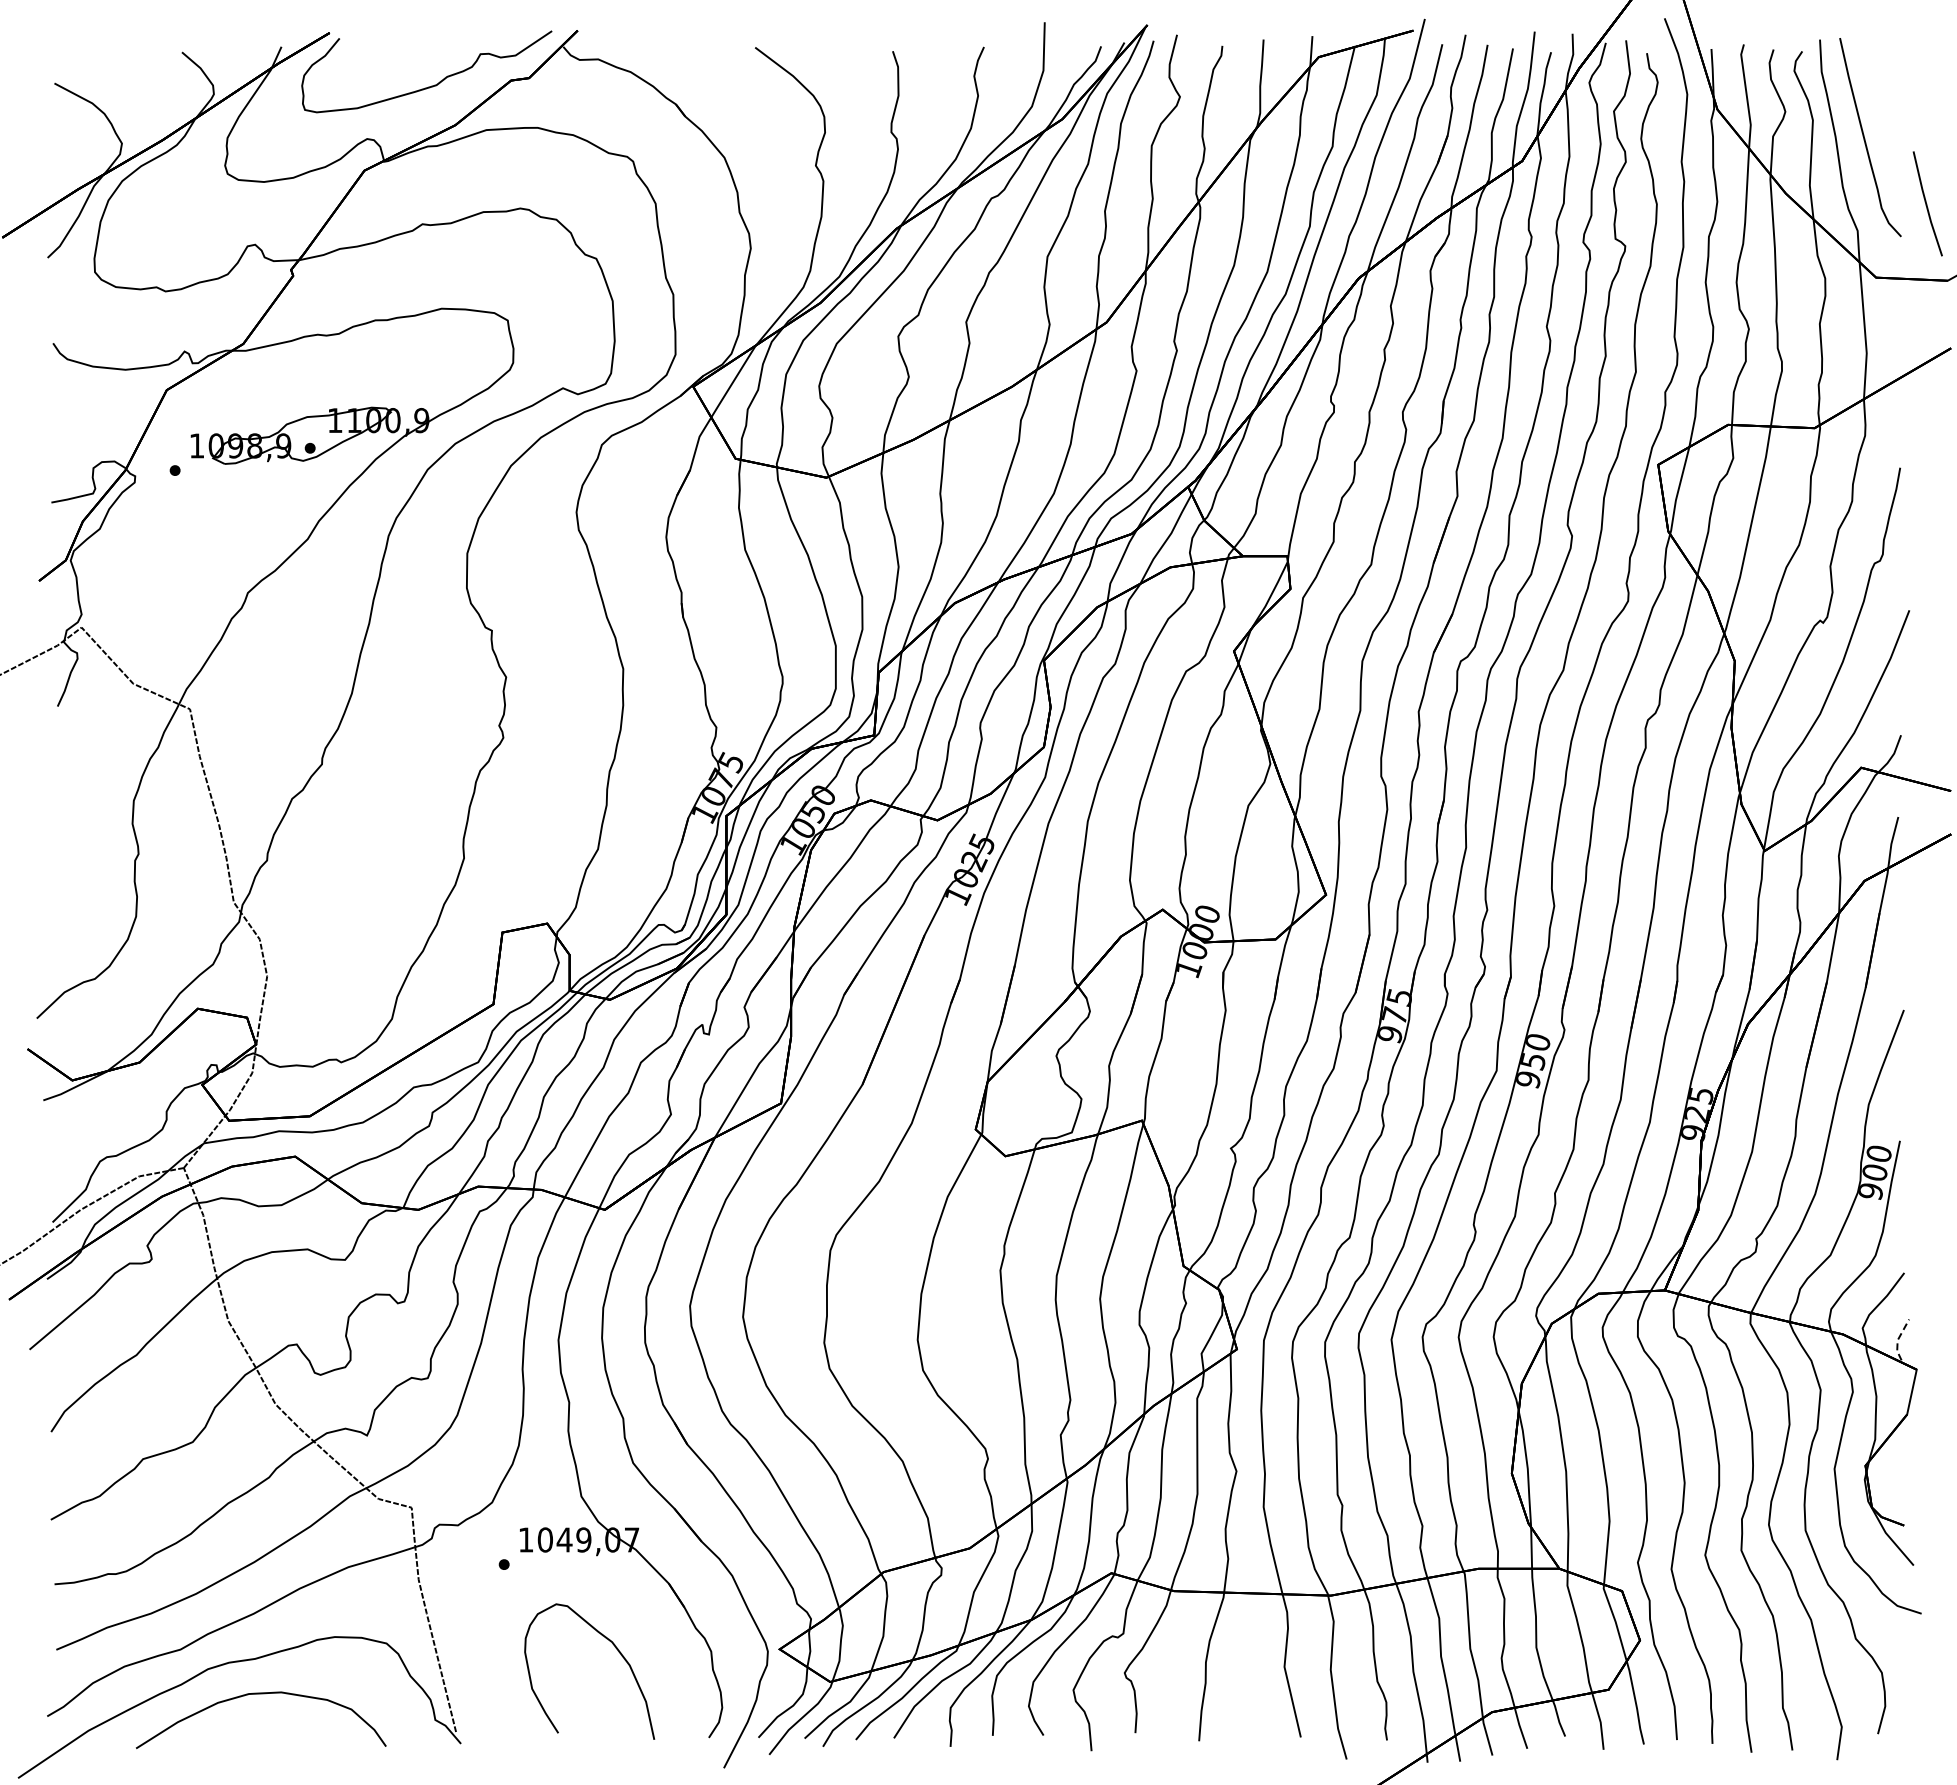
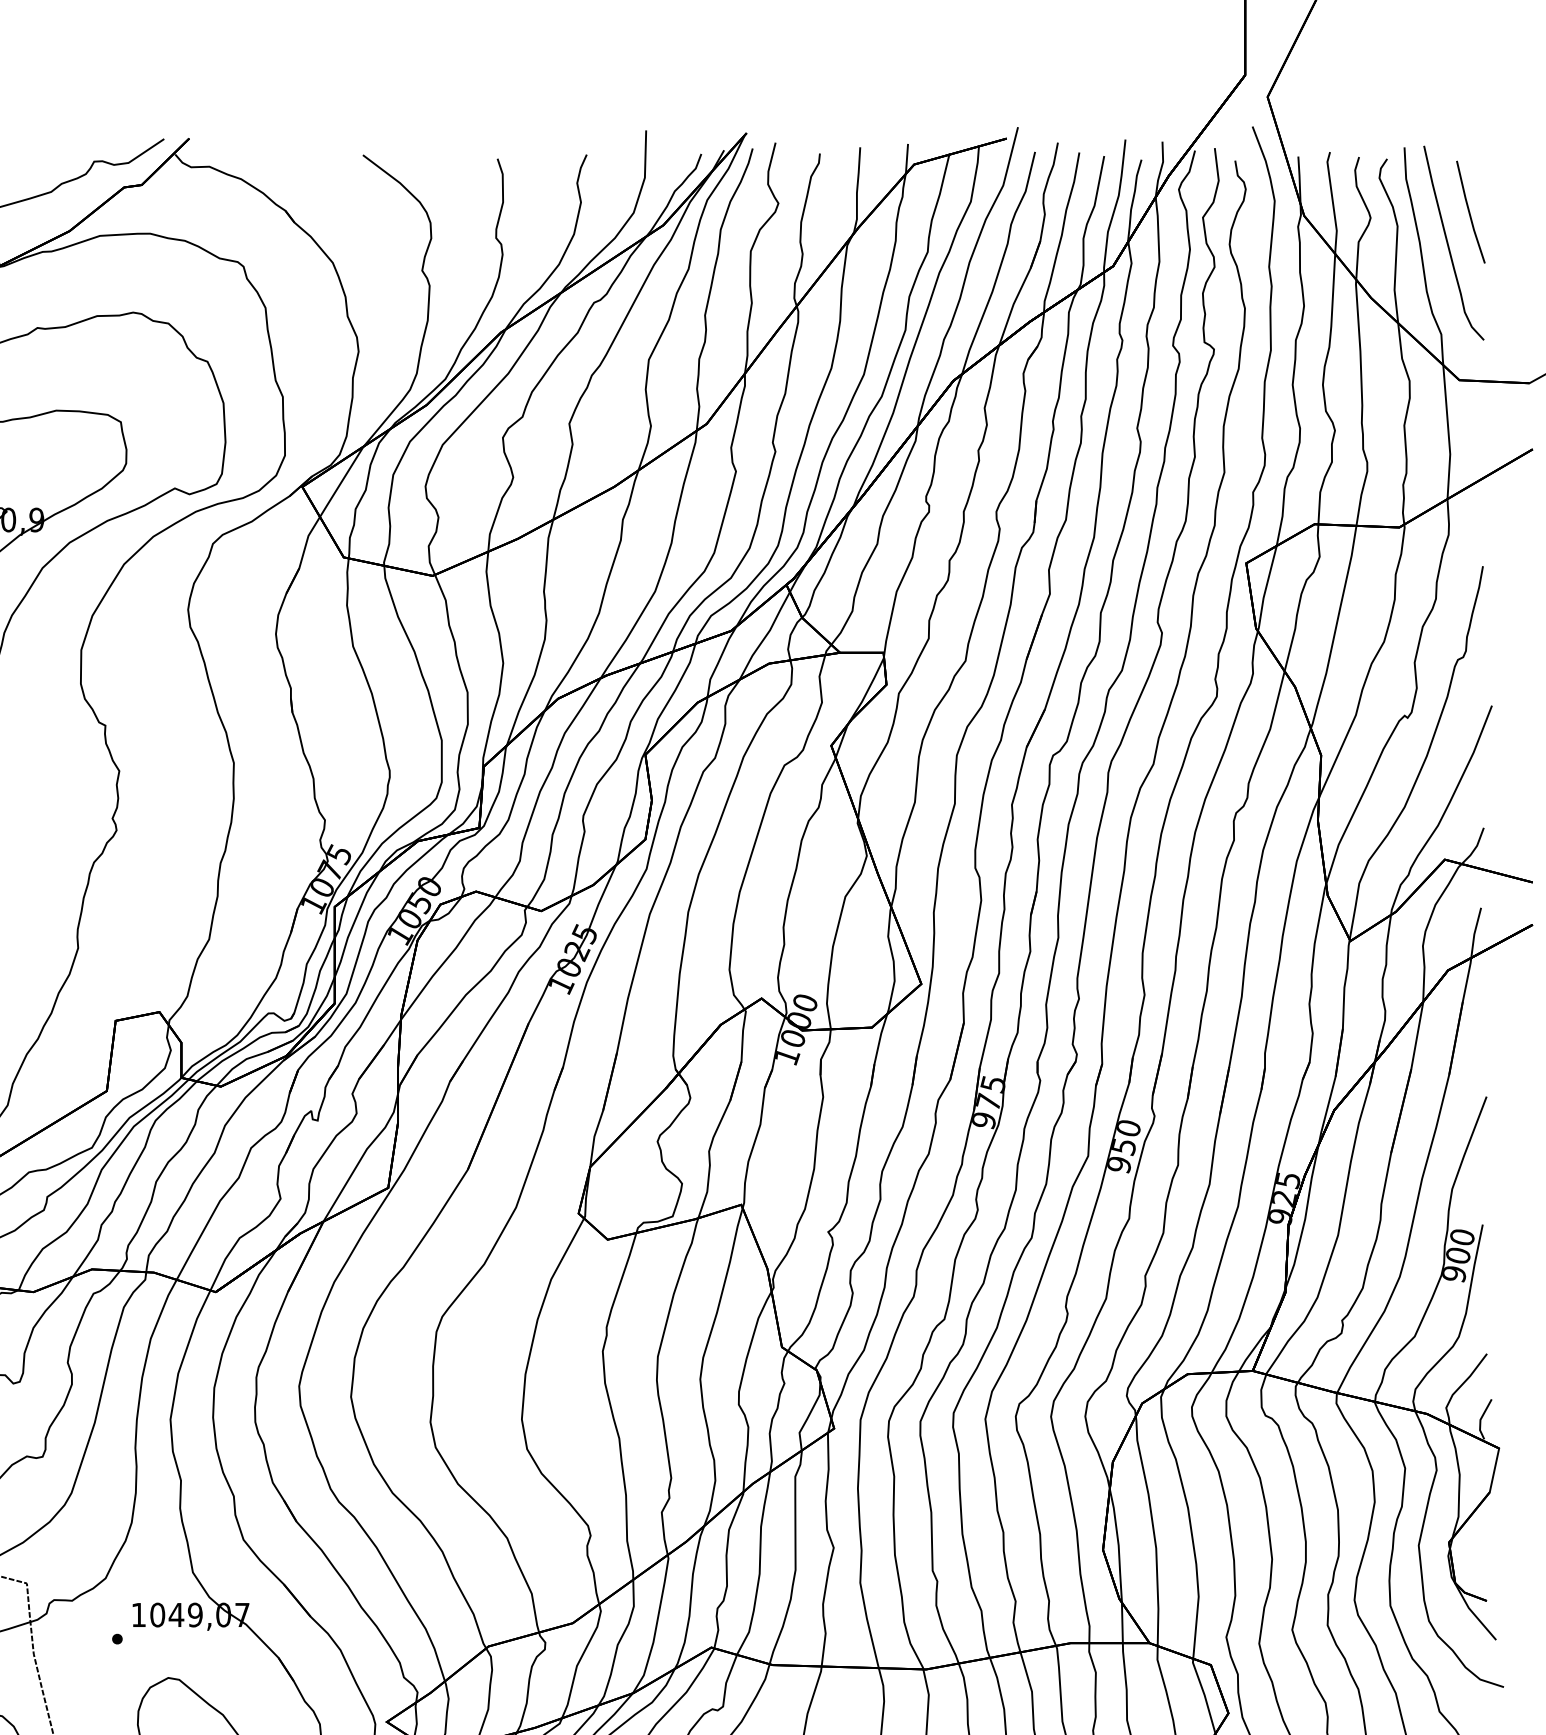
line: (1926, 203) -> (1469, 211), moved
line: (1897, 1340) -> (1480, 1419), dashed -> solid

